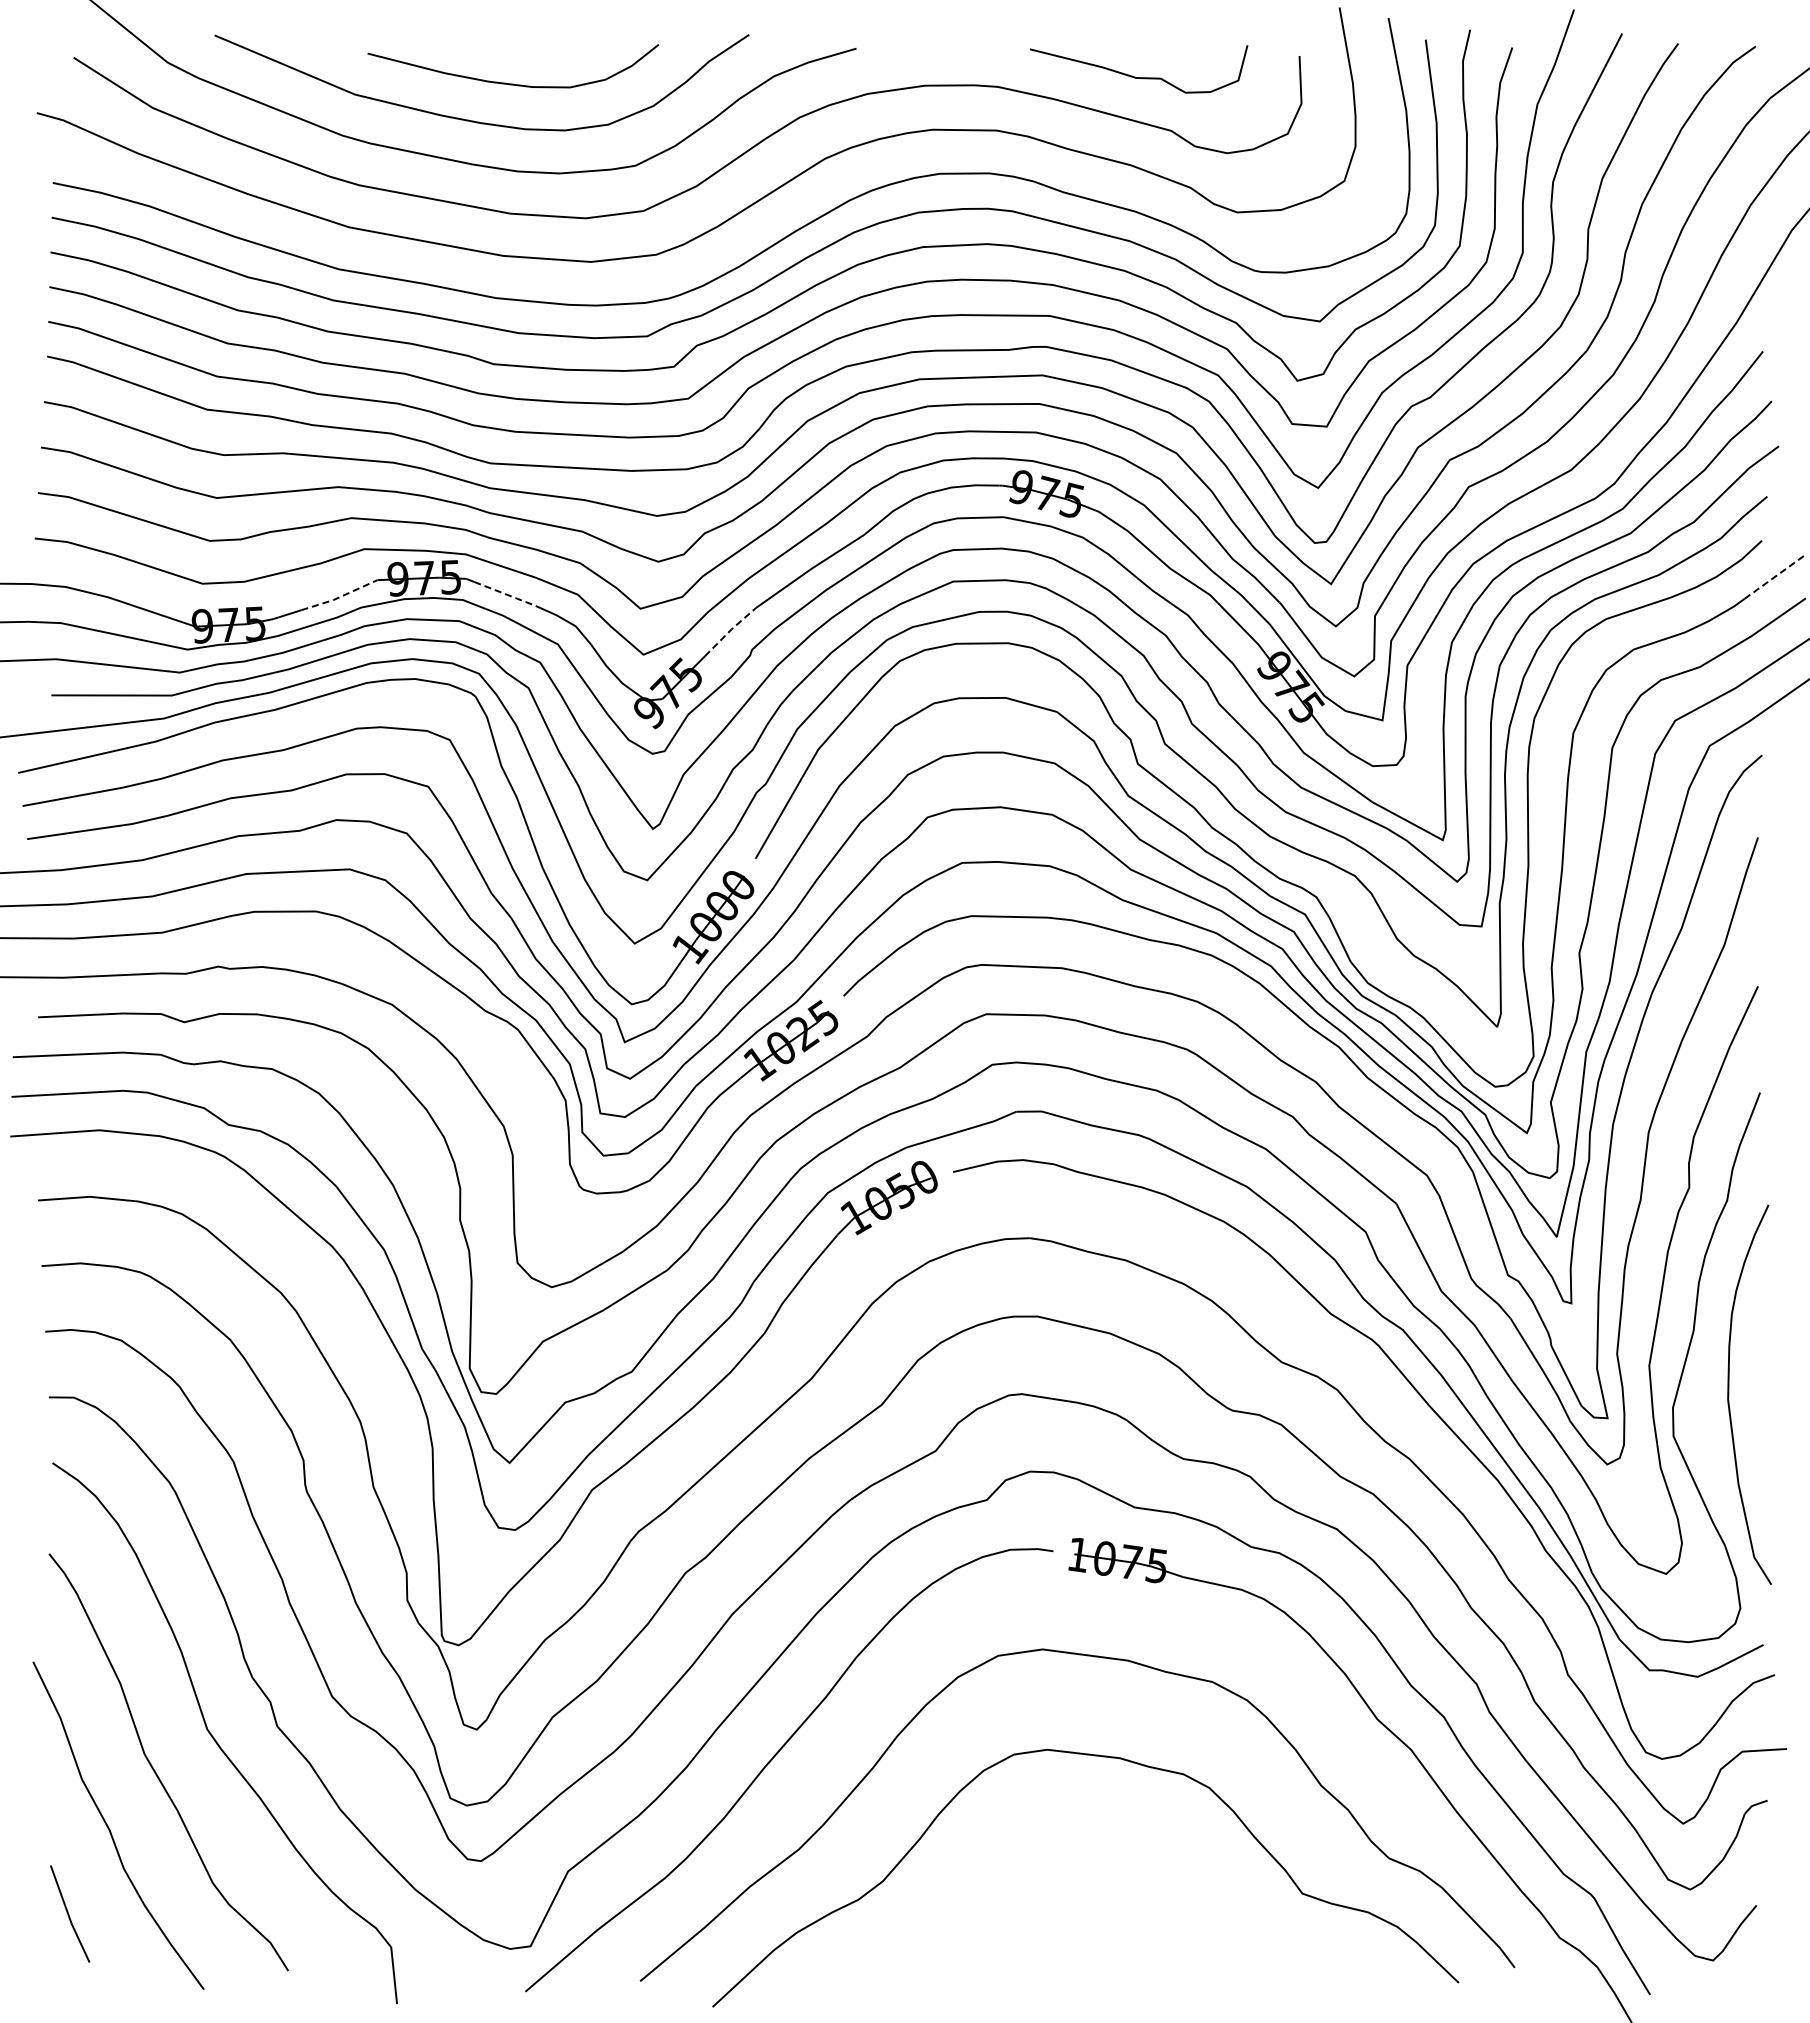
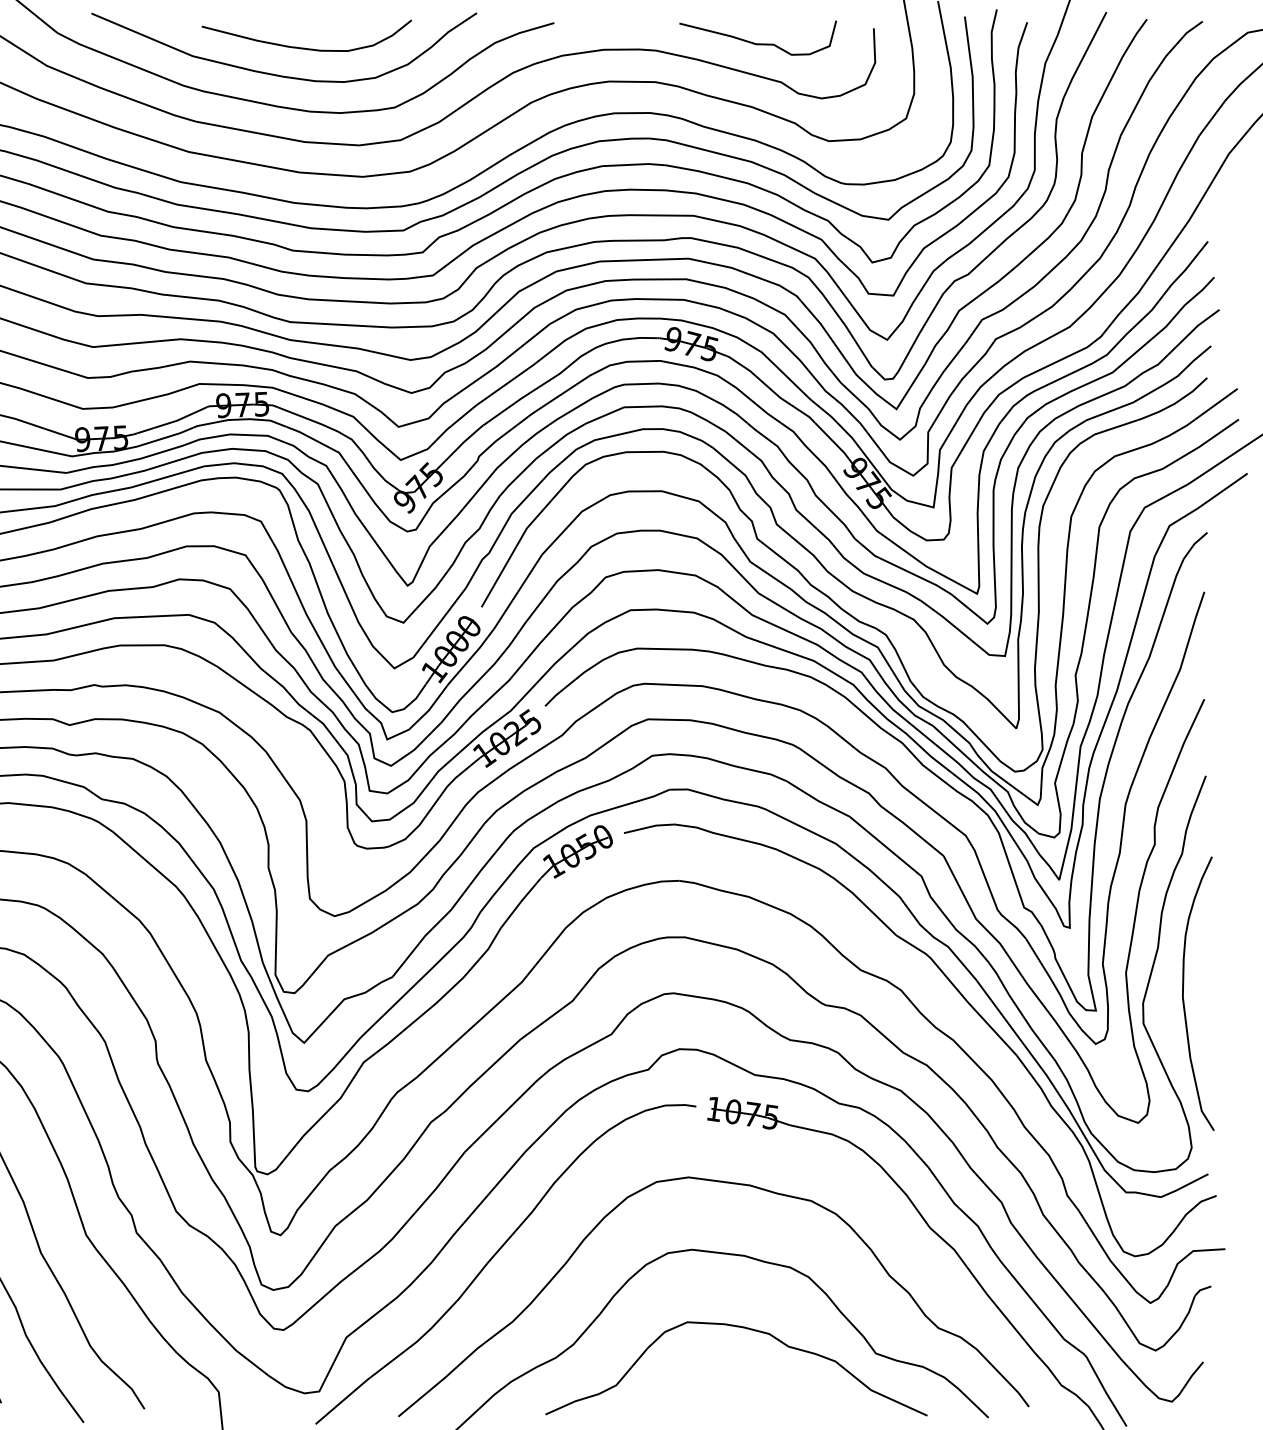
line: (1774, 577) -> (1216, 404), dashed -> solid
line: (508, 595) -> (303, 417), dashed -> solid
line: (338, 597) -> (180, 418), dashed -> solid
line: (731, 629) -> (464, 441), dashed -> solid
curve: (1122, 1859) -> (746, 1328), added

